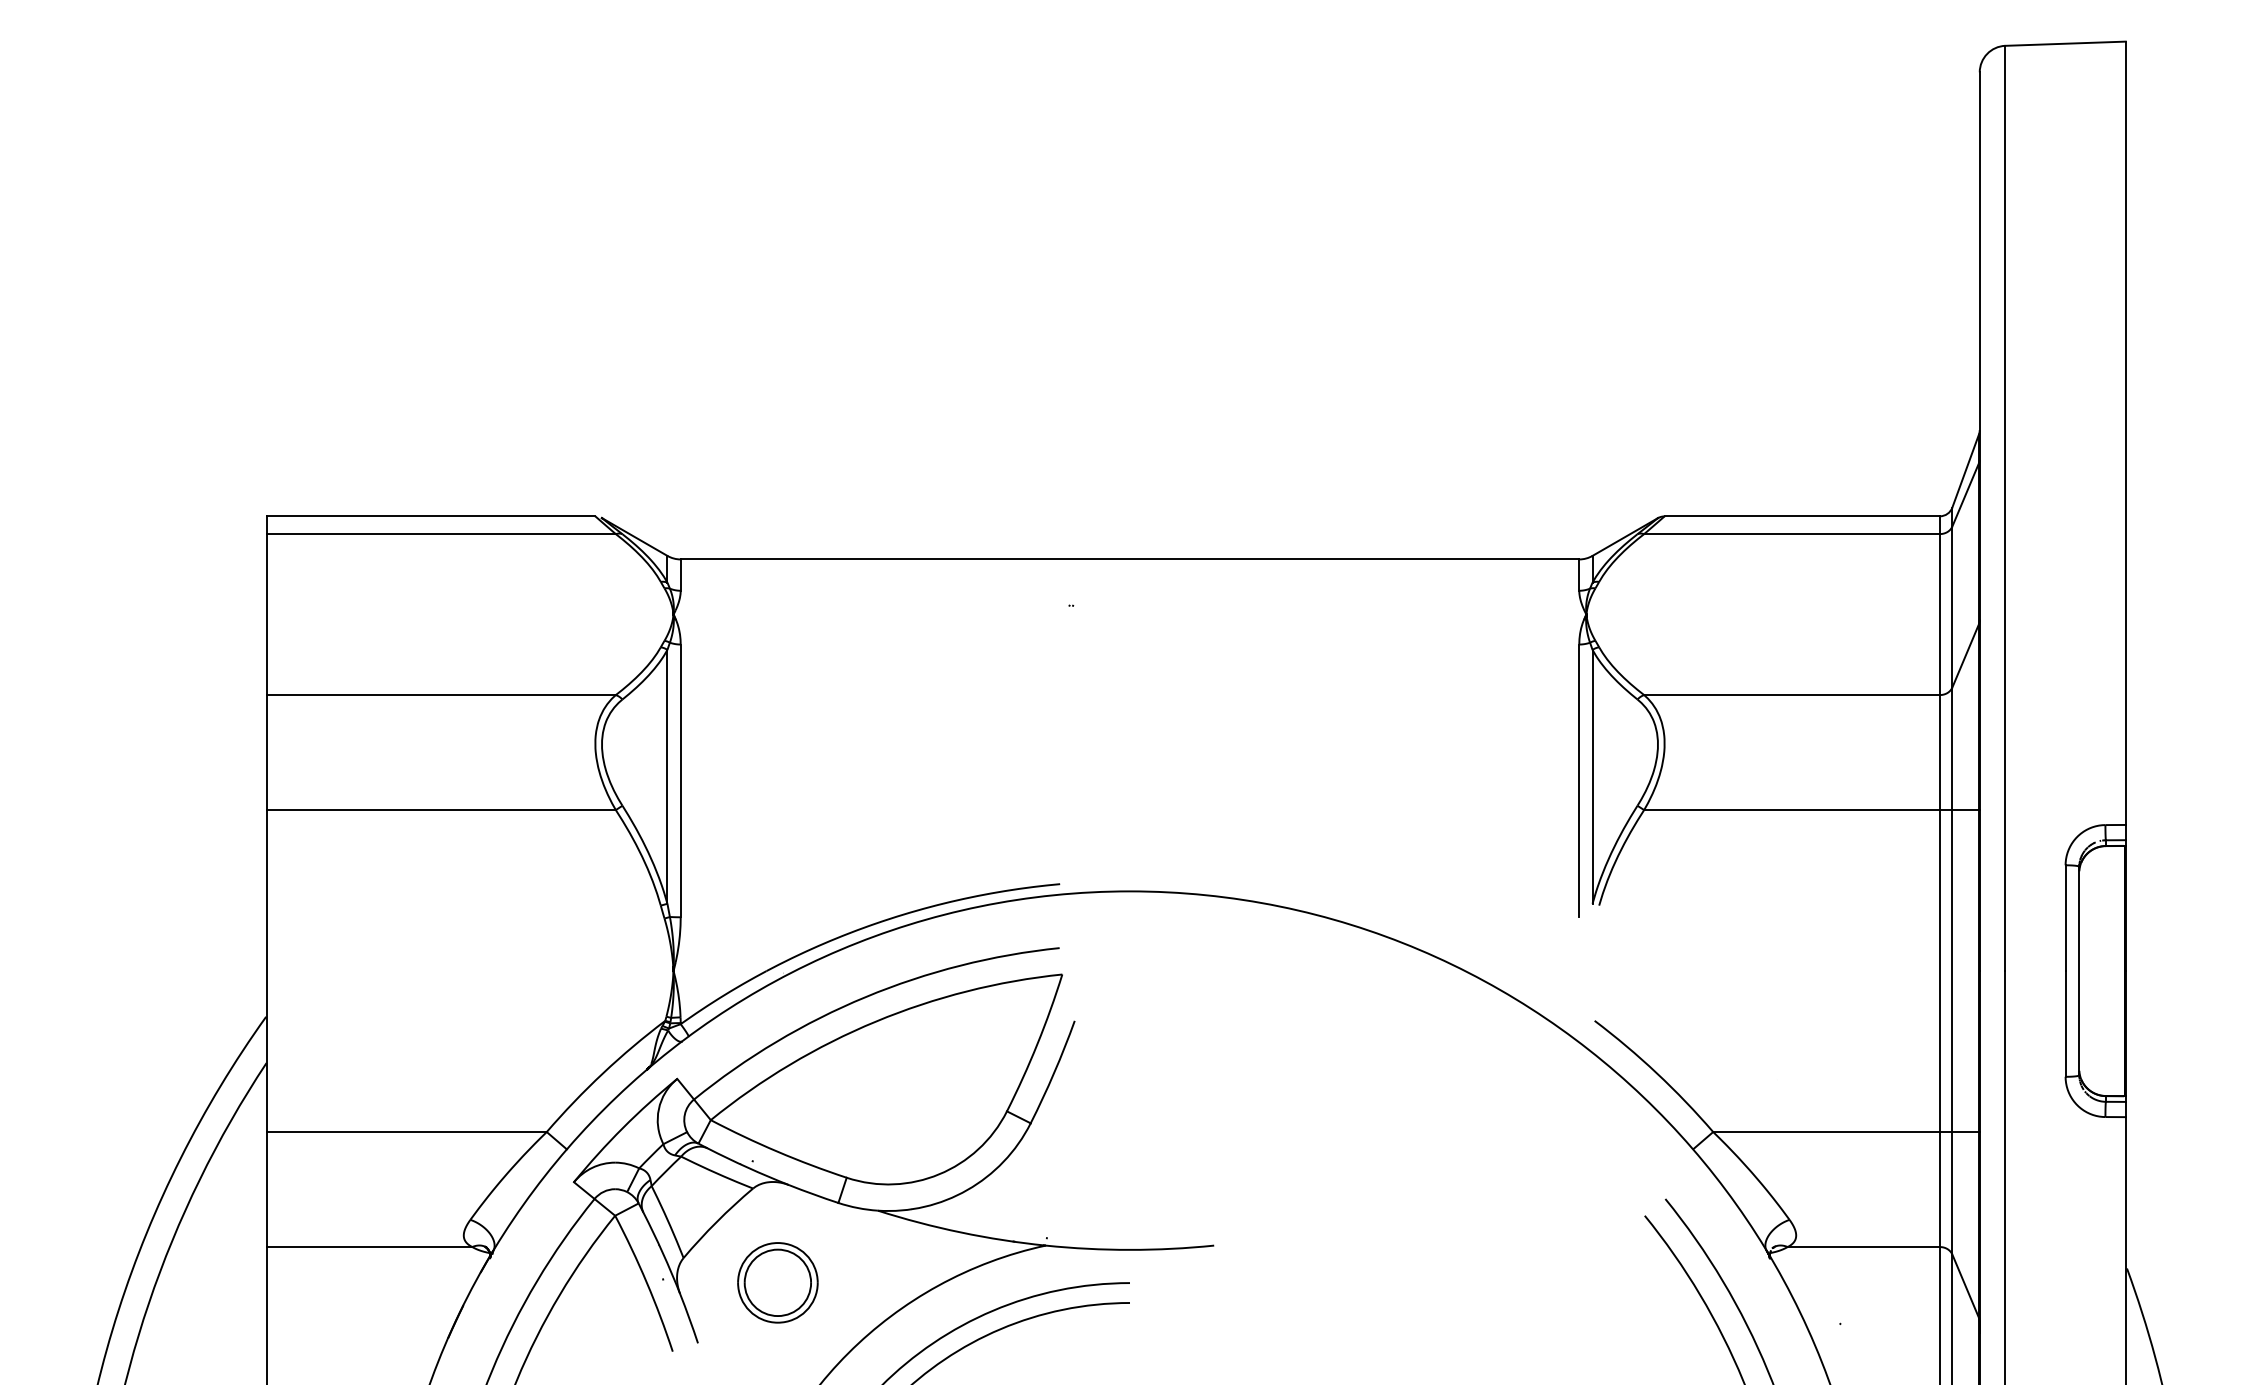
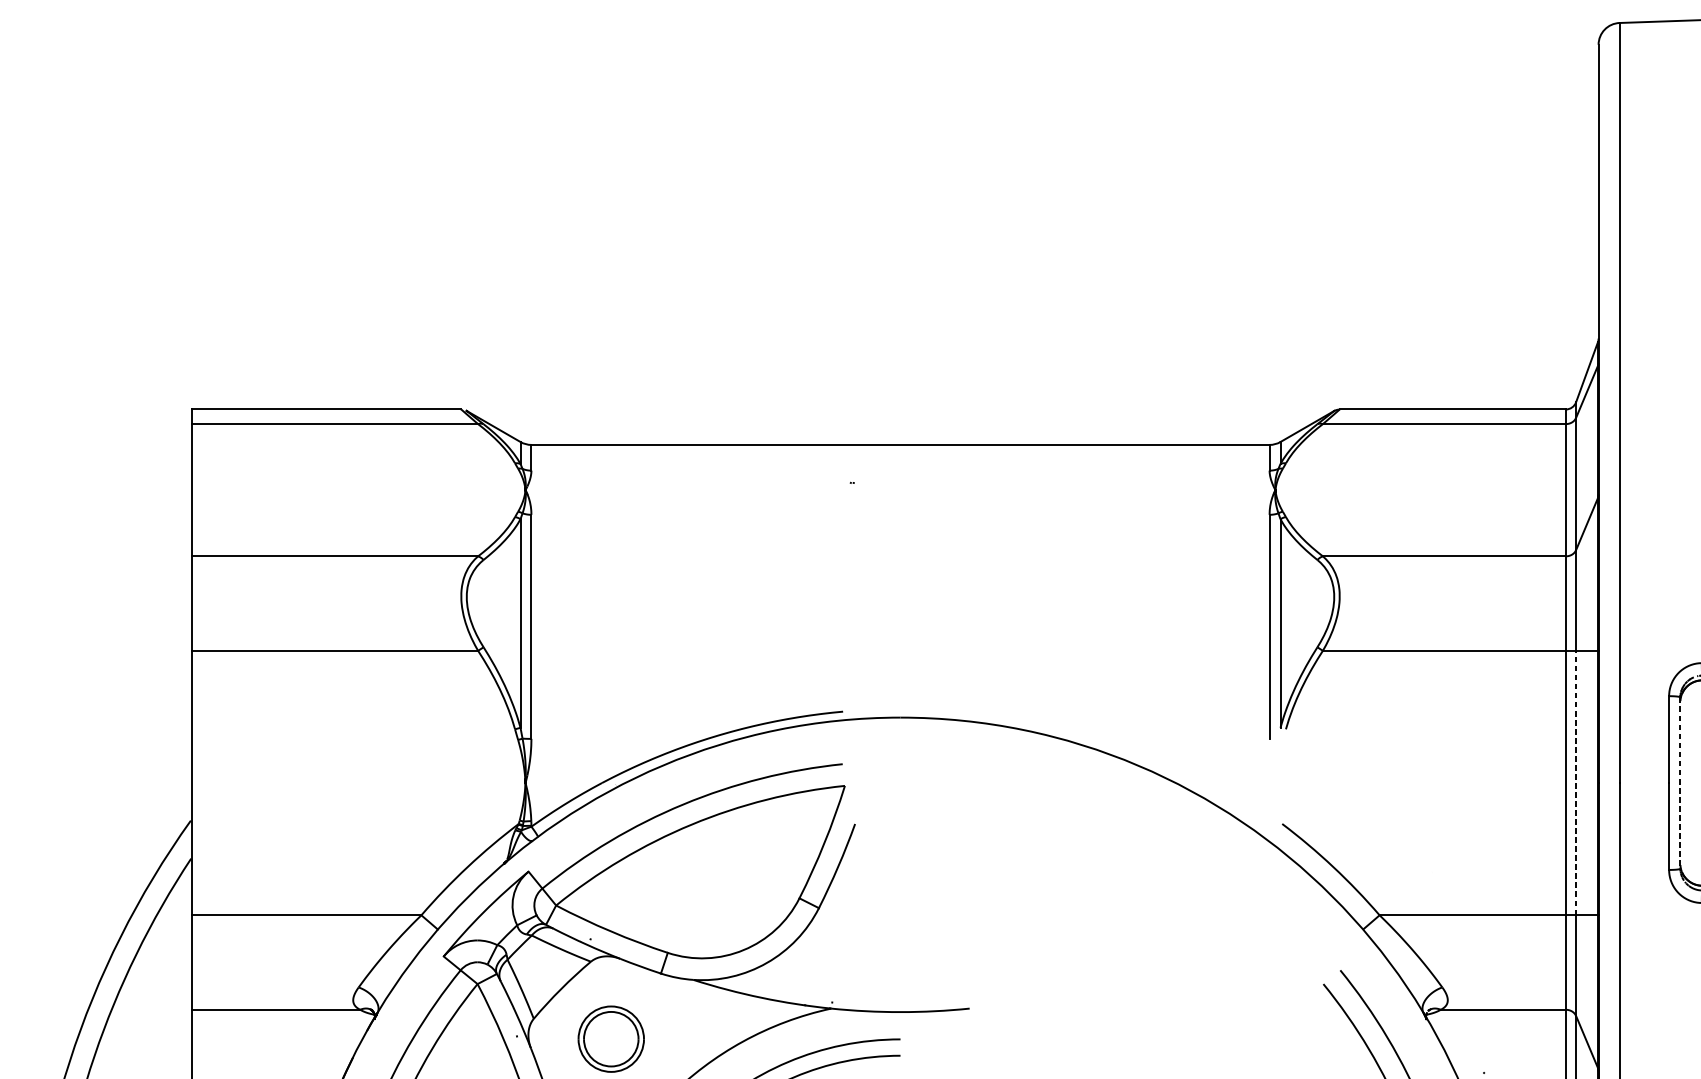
line: (1952, 971) -> (1576, 783), solid -> dashed
line: (2079, 971) -> (1680, 783), solid -> dashed

